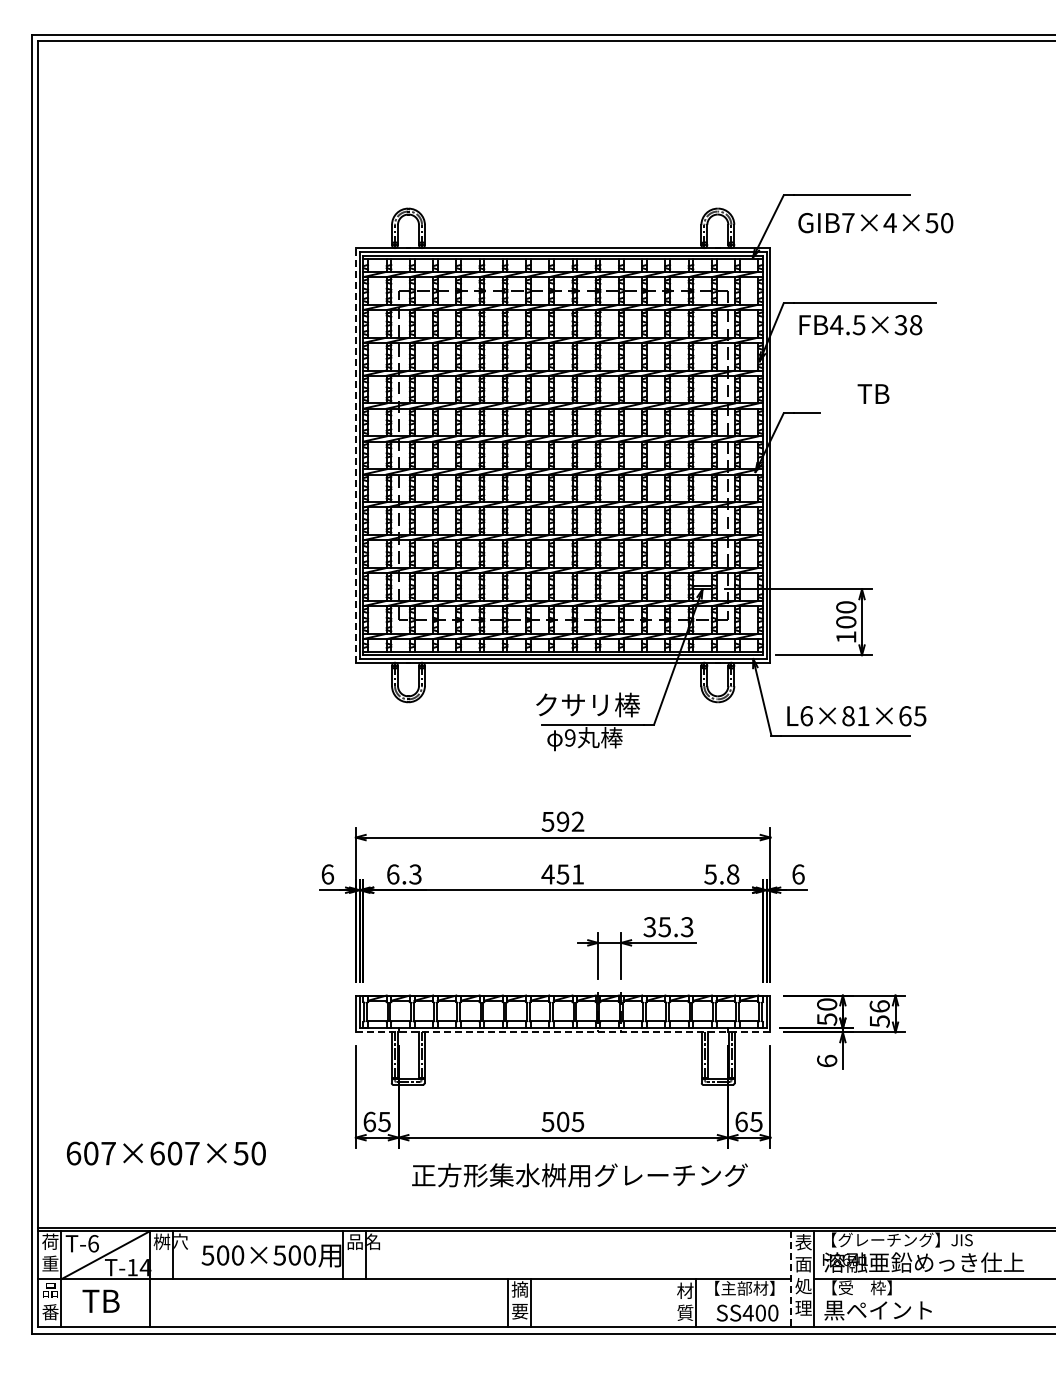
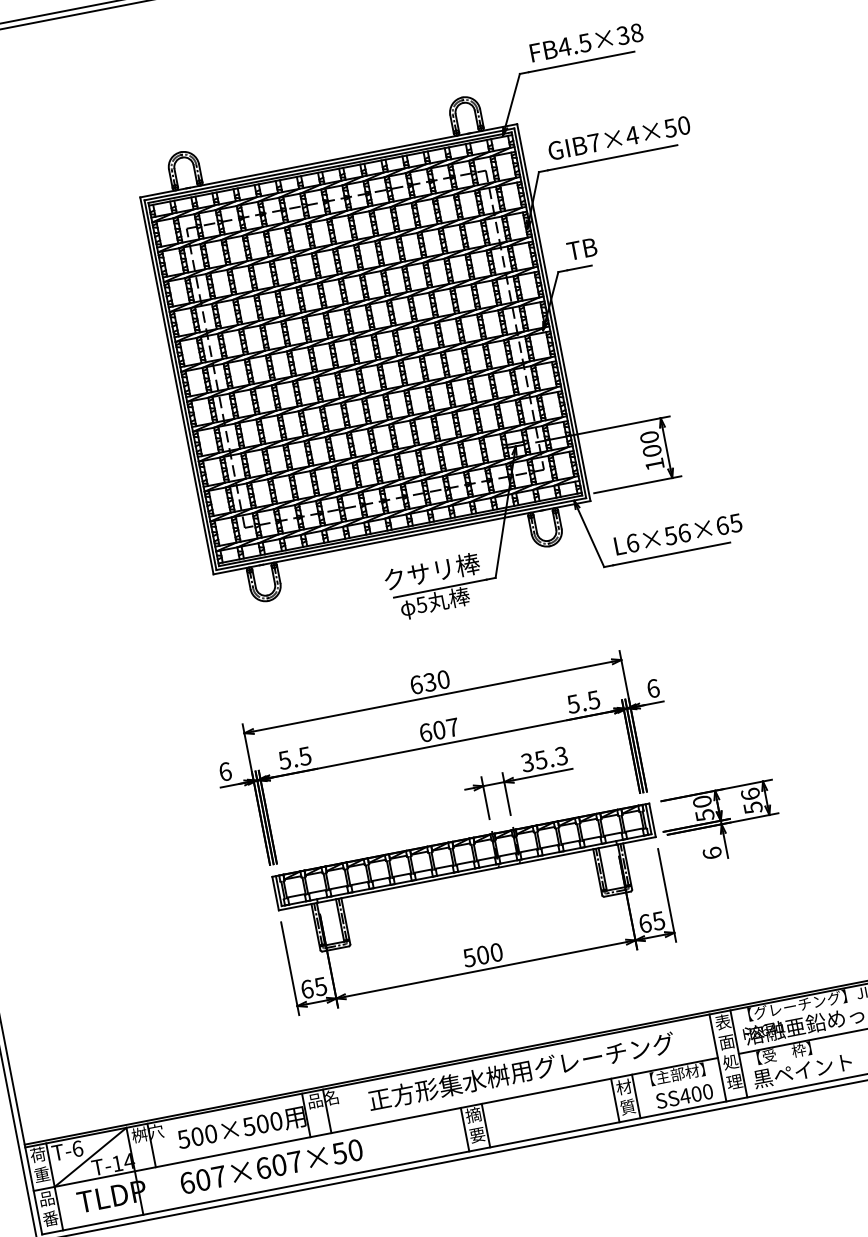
text: (875, 223) -> (619, 138), moved
text: (860, 325) -> (586, 43), moved
text: (873, 393) -> (581, 248), moved
line: (355, 454) -> (176, 385), dashed -> solid
text: (855, 716) -> (677, 534), L6×81×65 -> L6×56×65
text: (569, 737) -> (420, 604), 9 -> 5
text: (562, 821) -> (429, 682), 592 -> 630
text: (403, 874) -> (294, 758), 6.3 -> 5.5
text: (562, 874) -> (438, 730), 451 -> 607
text: (732, 874) -> (593, 700), 5.8 -> 5.5
line: (563, 1032) -> (467, 873), dashed -> solid
text: (577, 1121) -> (496, 952), 505 -> 500
text: (166, 1153) -> (271, 1166), moved
text: (579, 1175) -> (521, 1071), moved
line: (790, 1279) -> (717, 1058), dashed -> solid
text: (131, 1300) -> (122, 1193), TB -> TLDP
line: (673, 1303) -> (615, 1100), added

